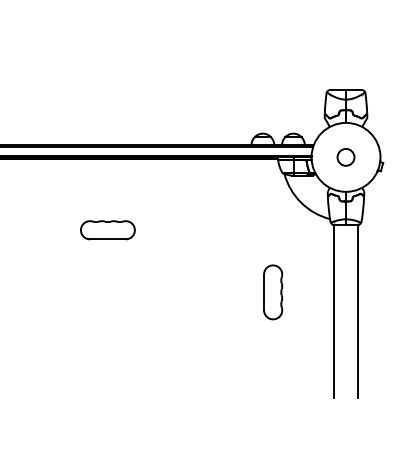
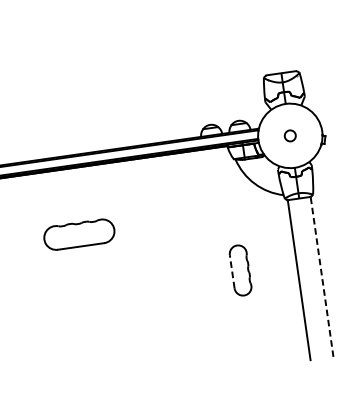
circle: (345, 157) -> (289, 136), size x0.7
part: (107, 230) -> (79, 235), size x1.4
line: (264, 292) -> (232, 271), solid -> dashed
line: (358, 310) -> (322, 276), solid -> dashed

